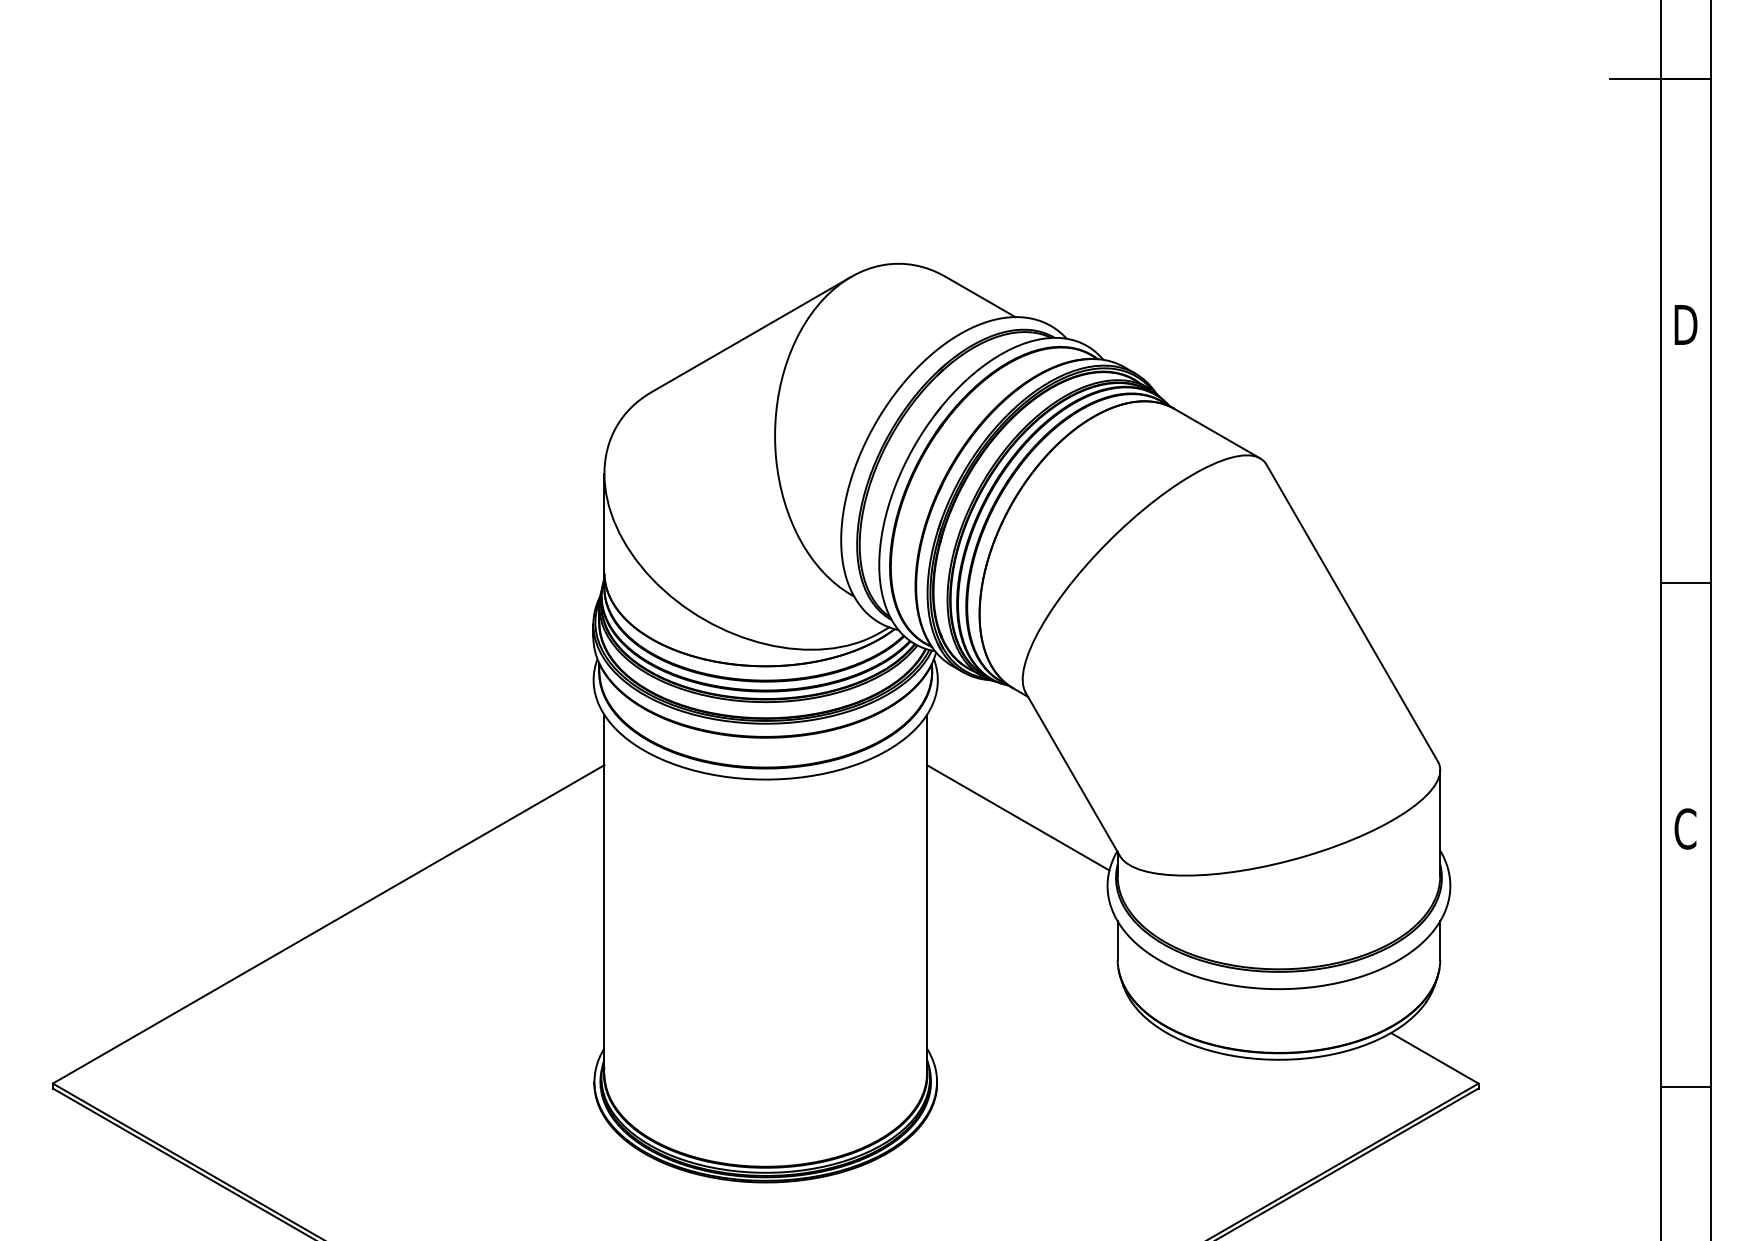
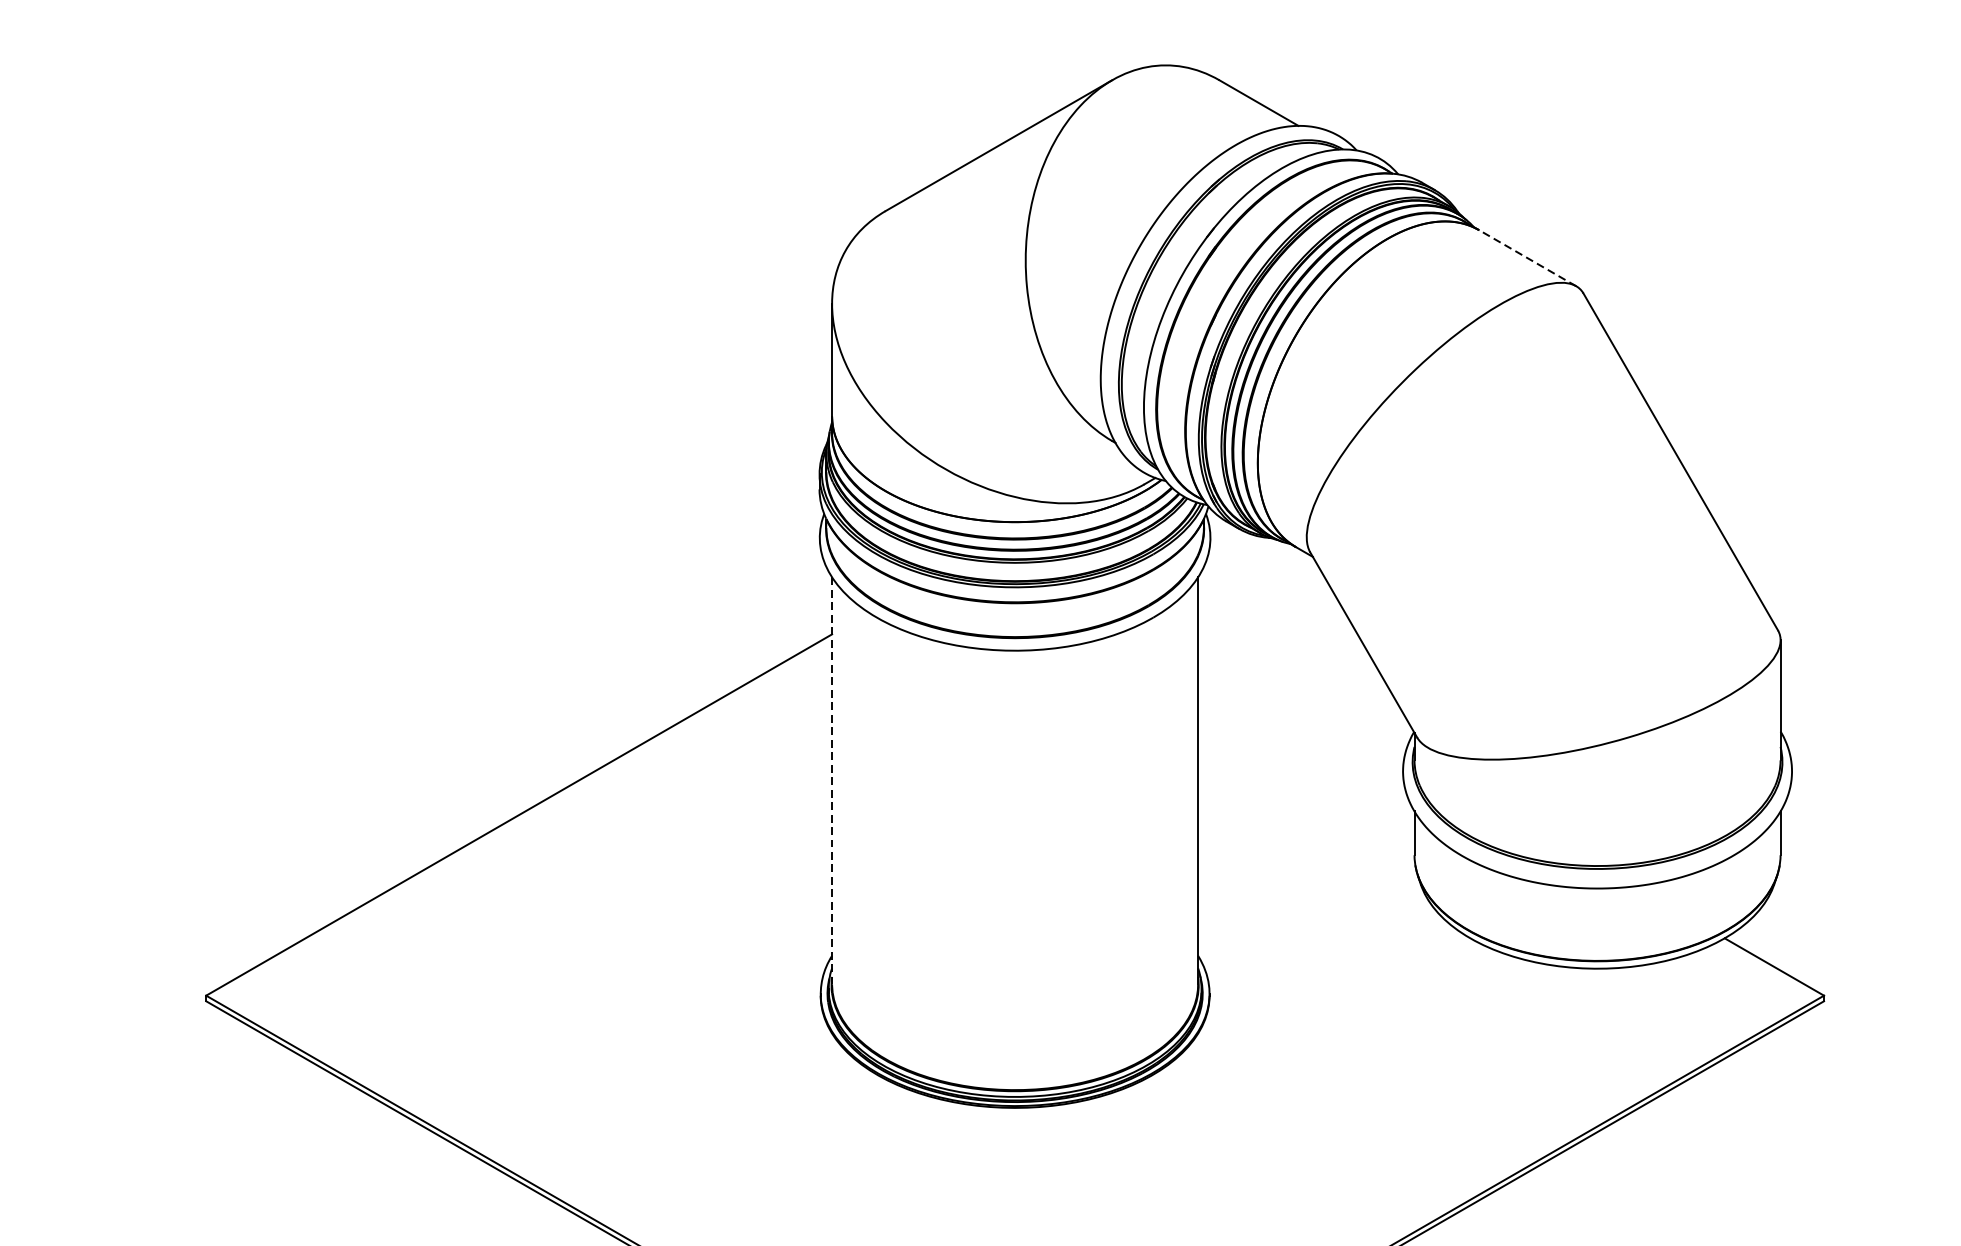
line: (1217, 433) -> (1527, 257), solid -> dashed
line: (1018, 817) -> (1301, 693), removed
line: (604, 894) -> (832, 781), solid -> dashed

